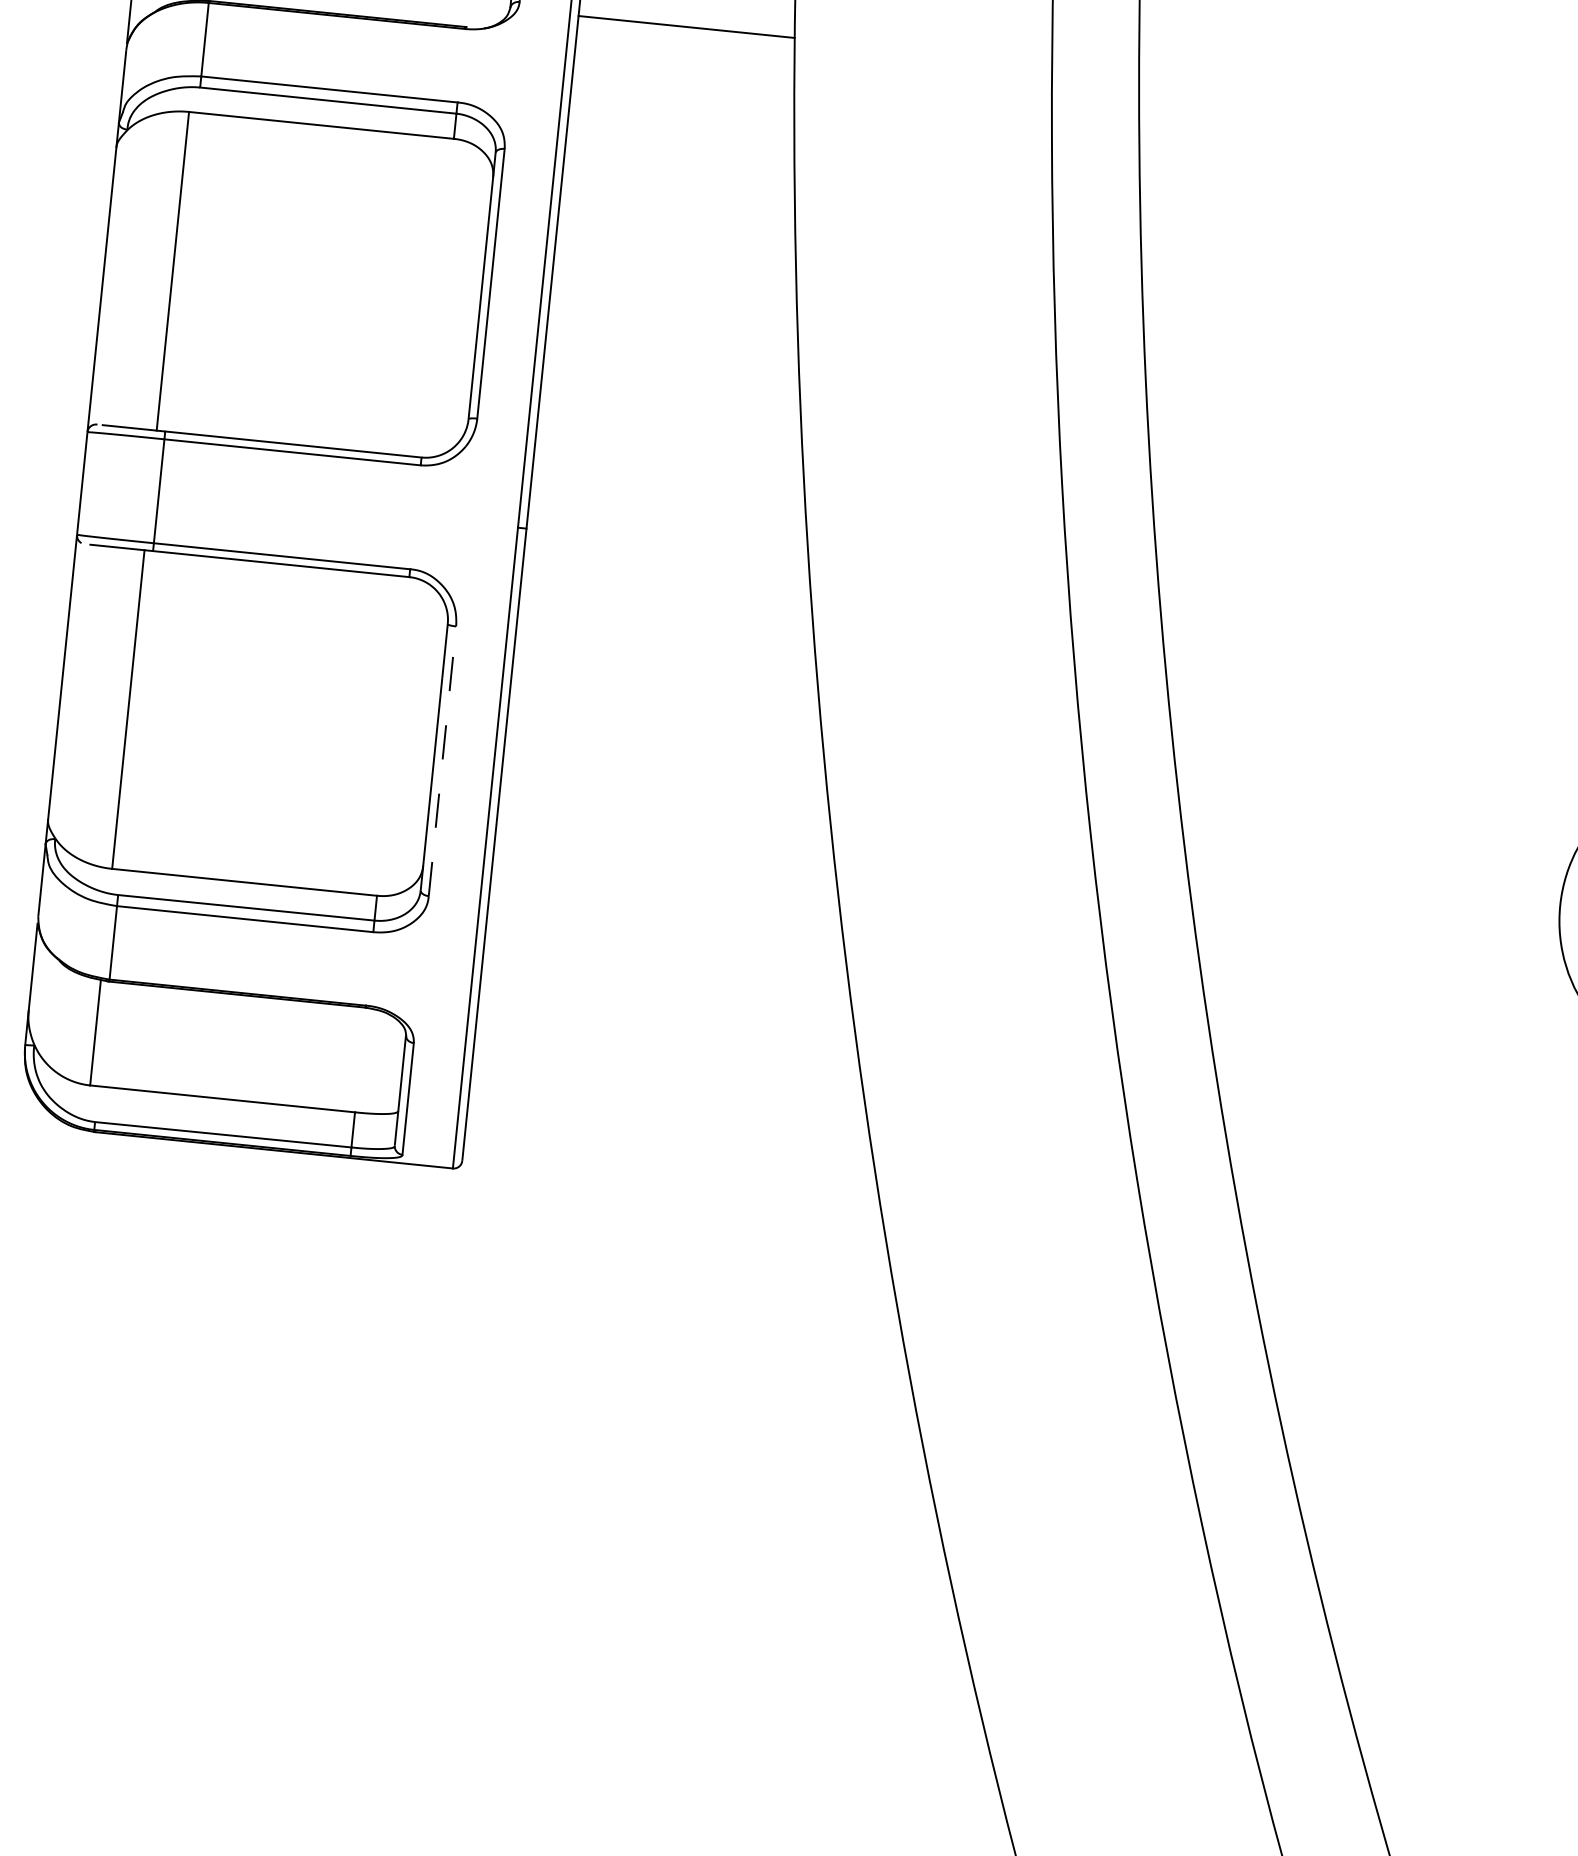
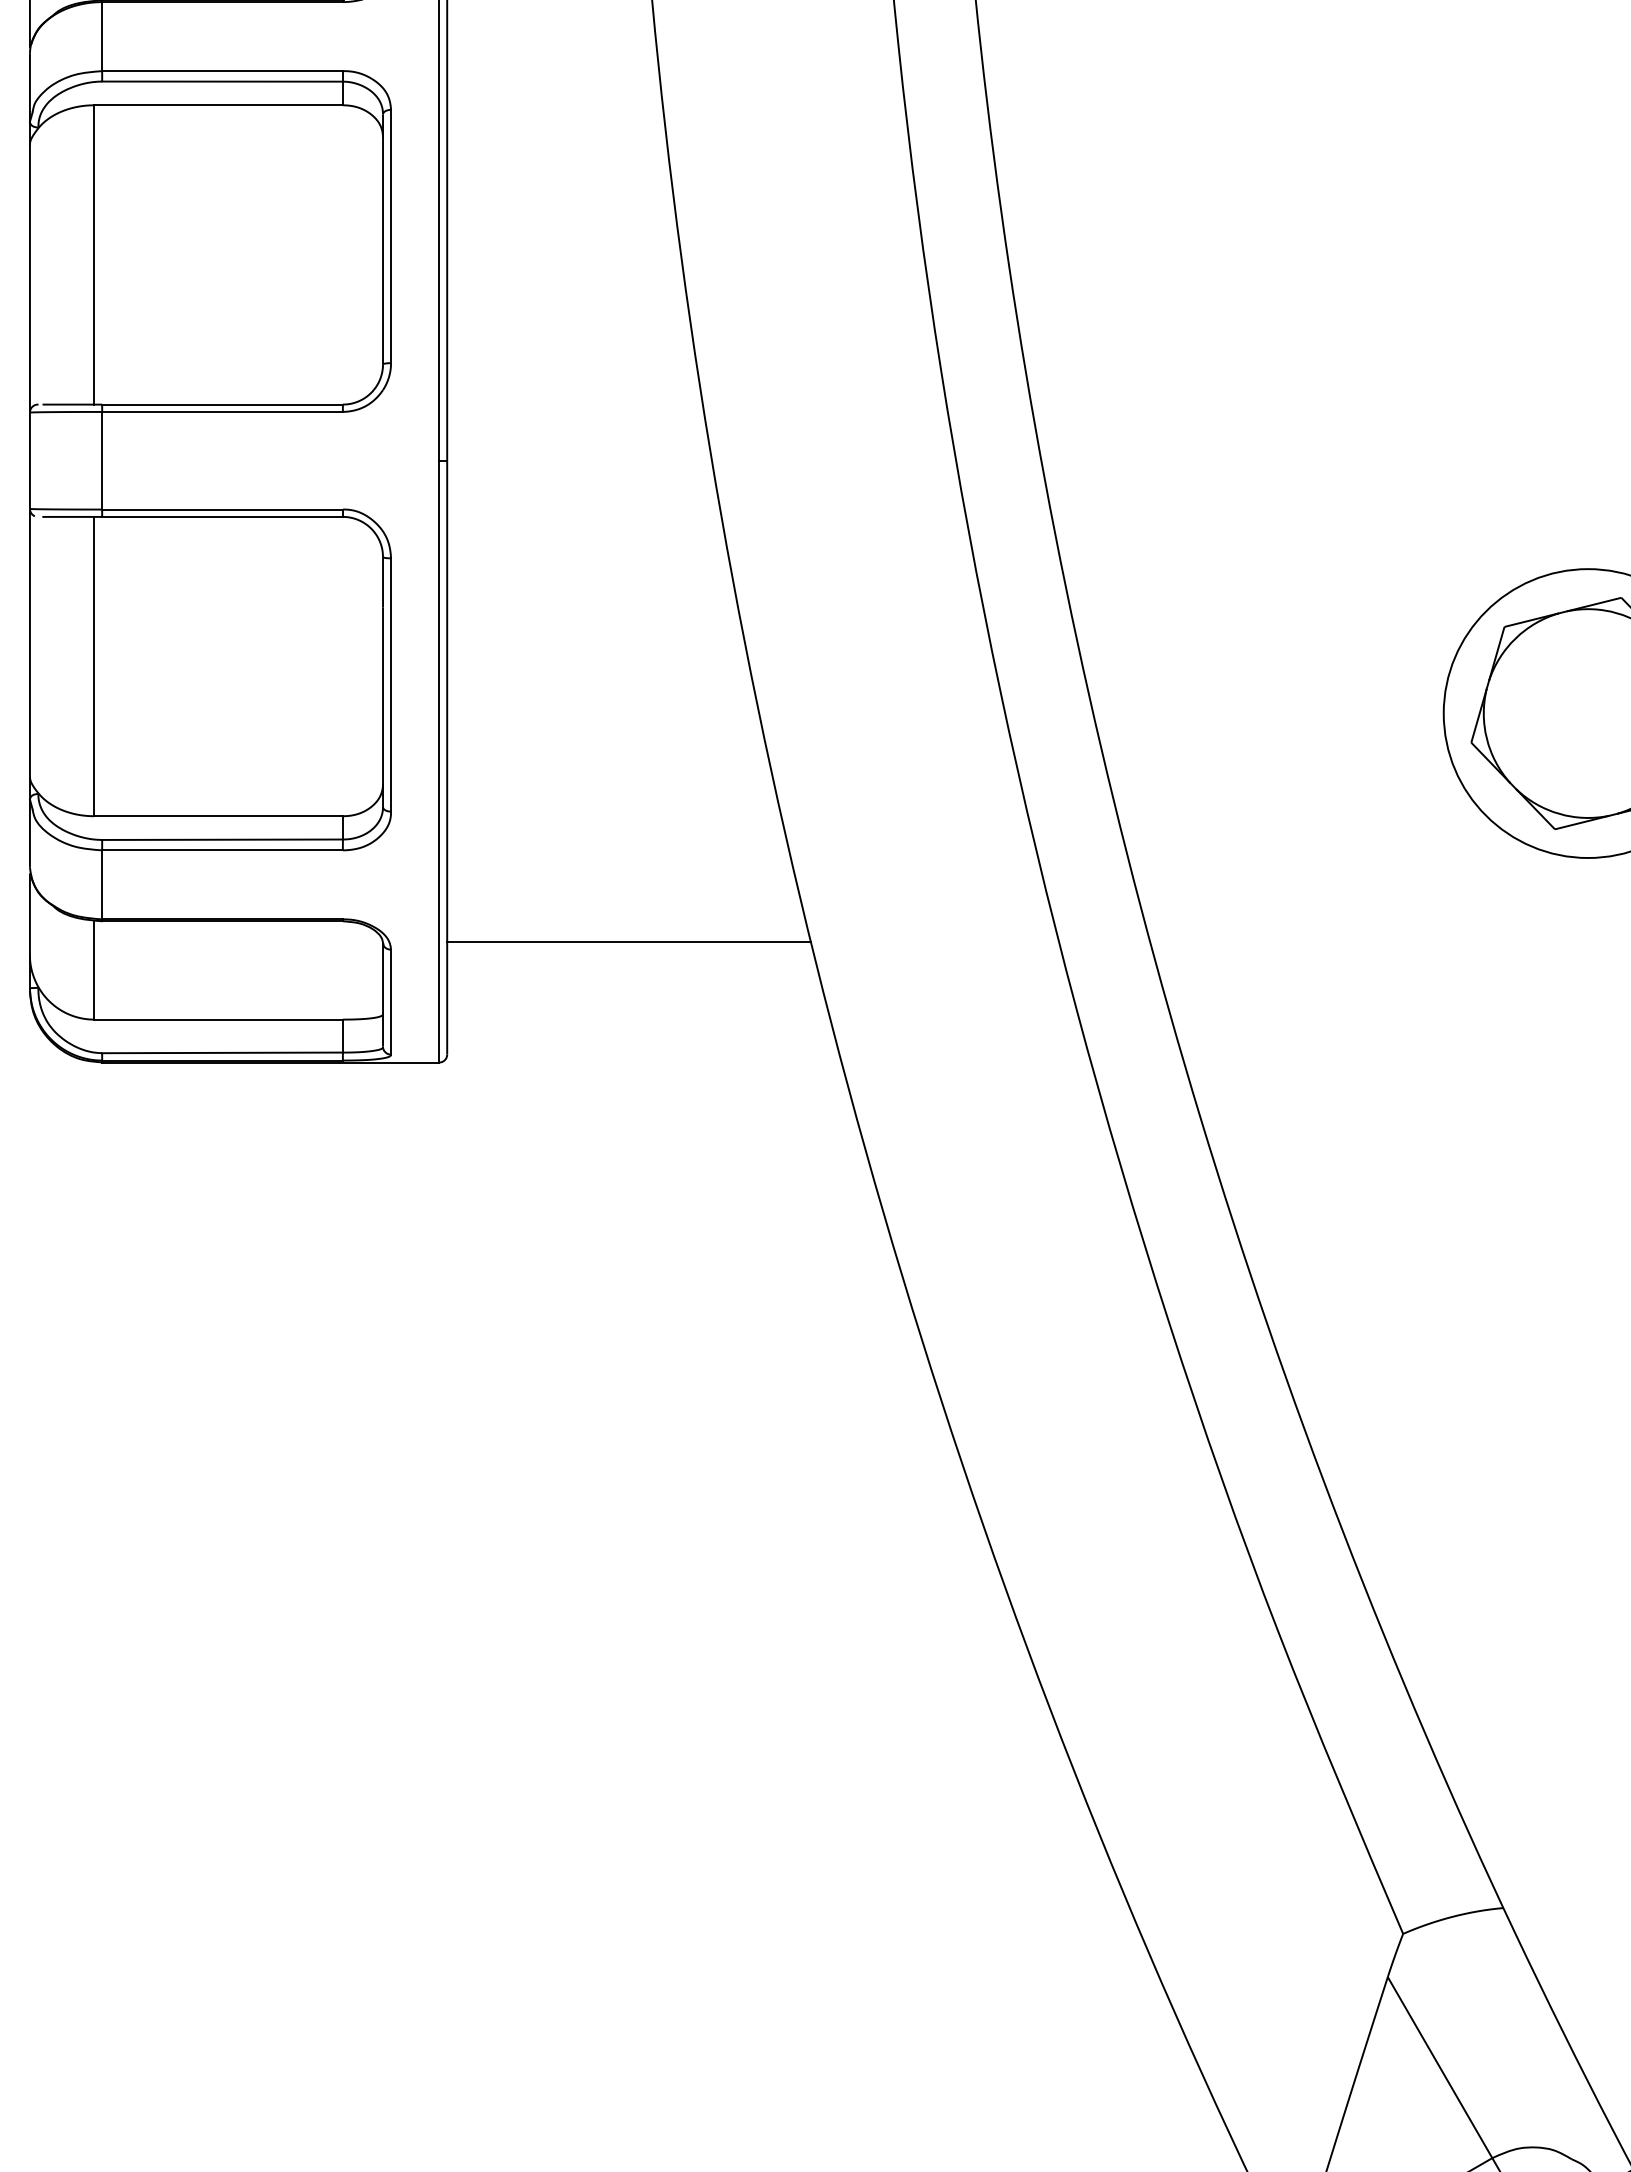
line: (442, 761) -> (391, 685), dashed -> solid
line: (667, 1061) -> (628, 942), added

